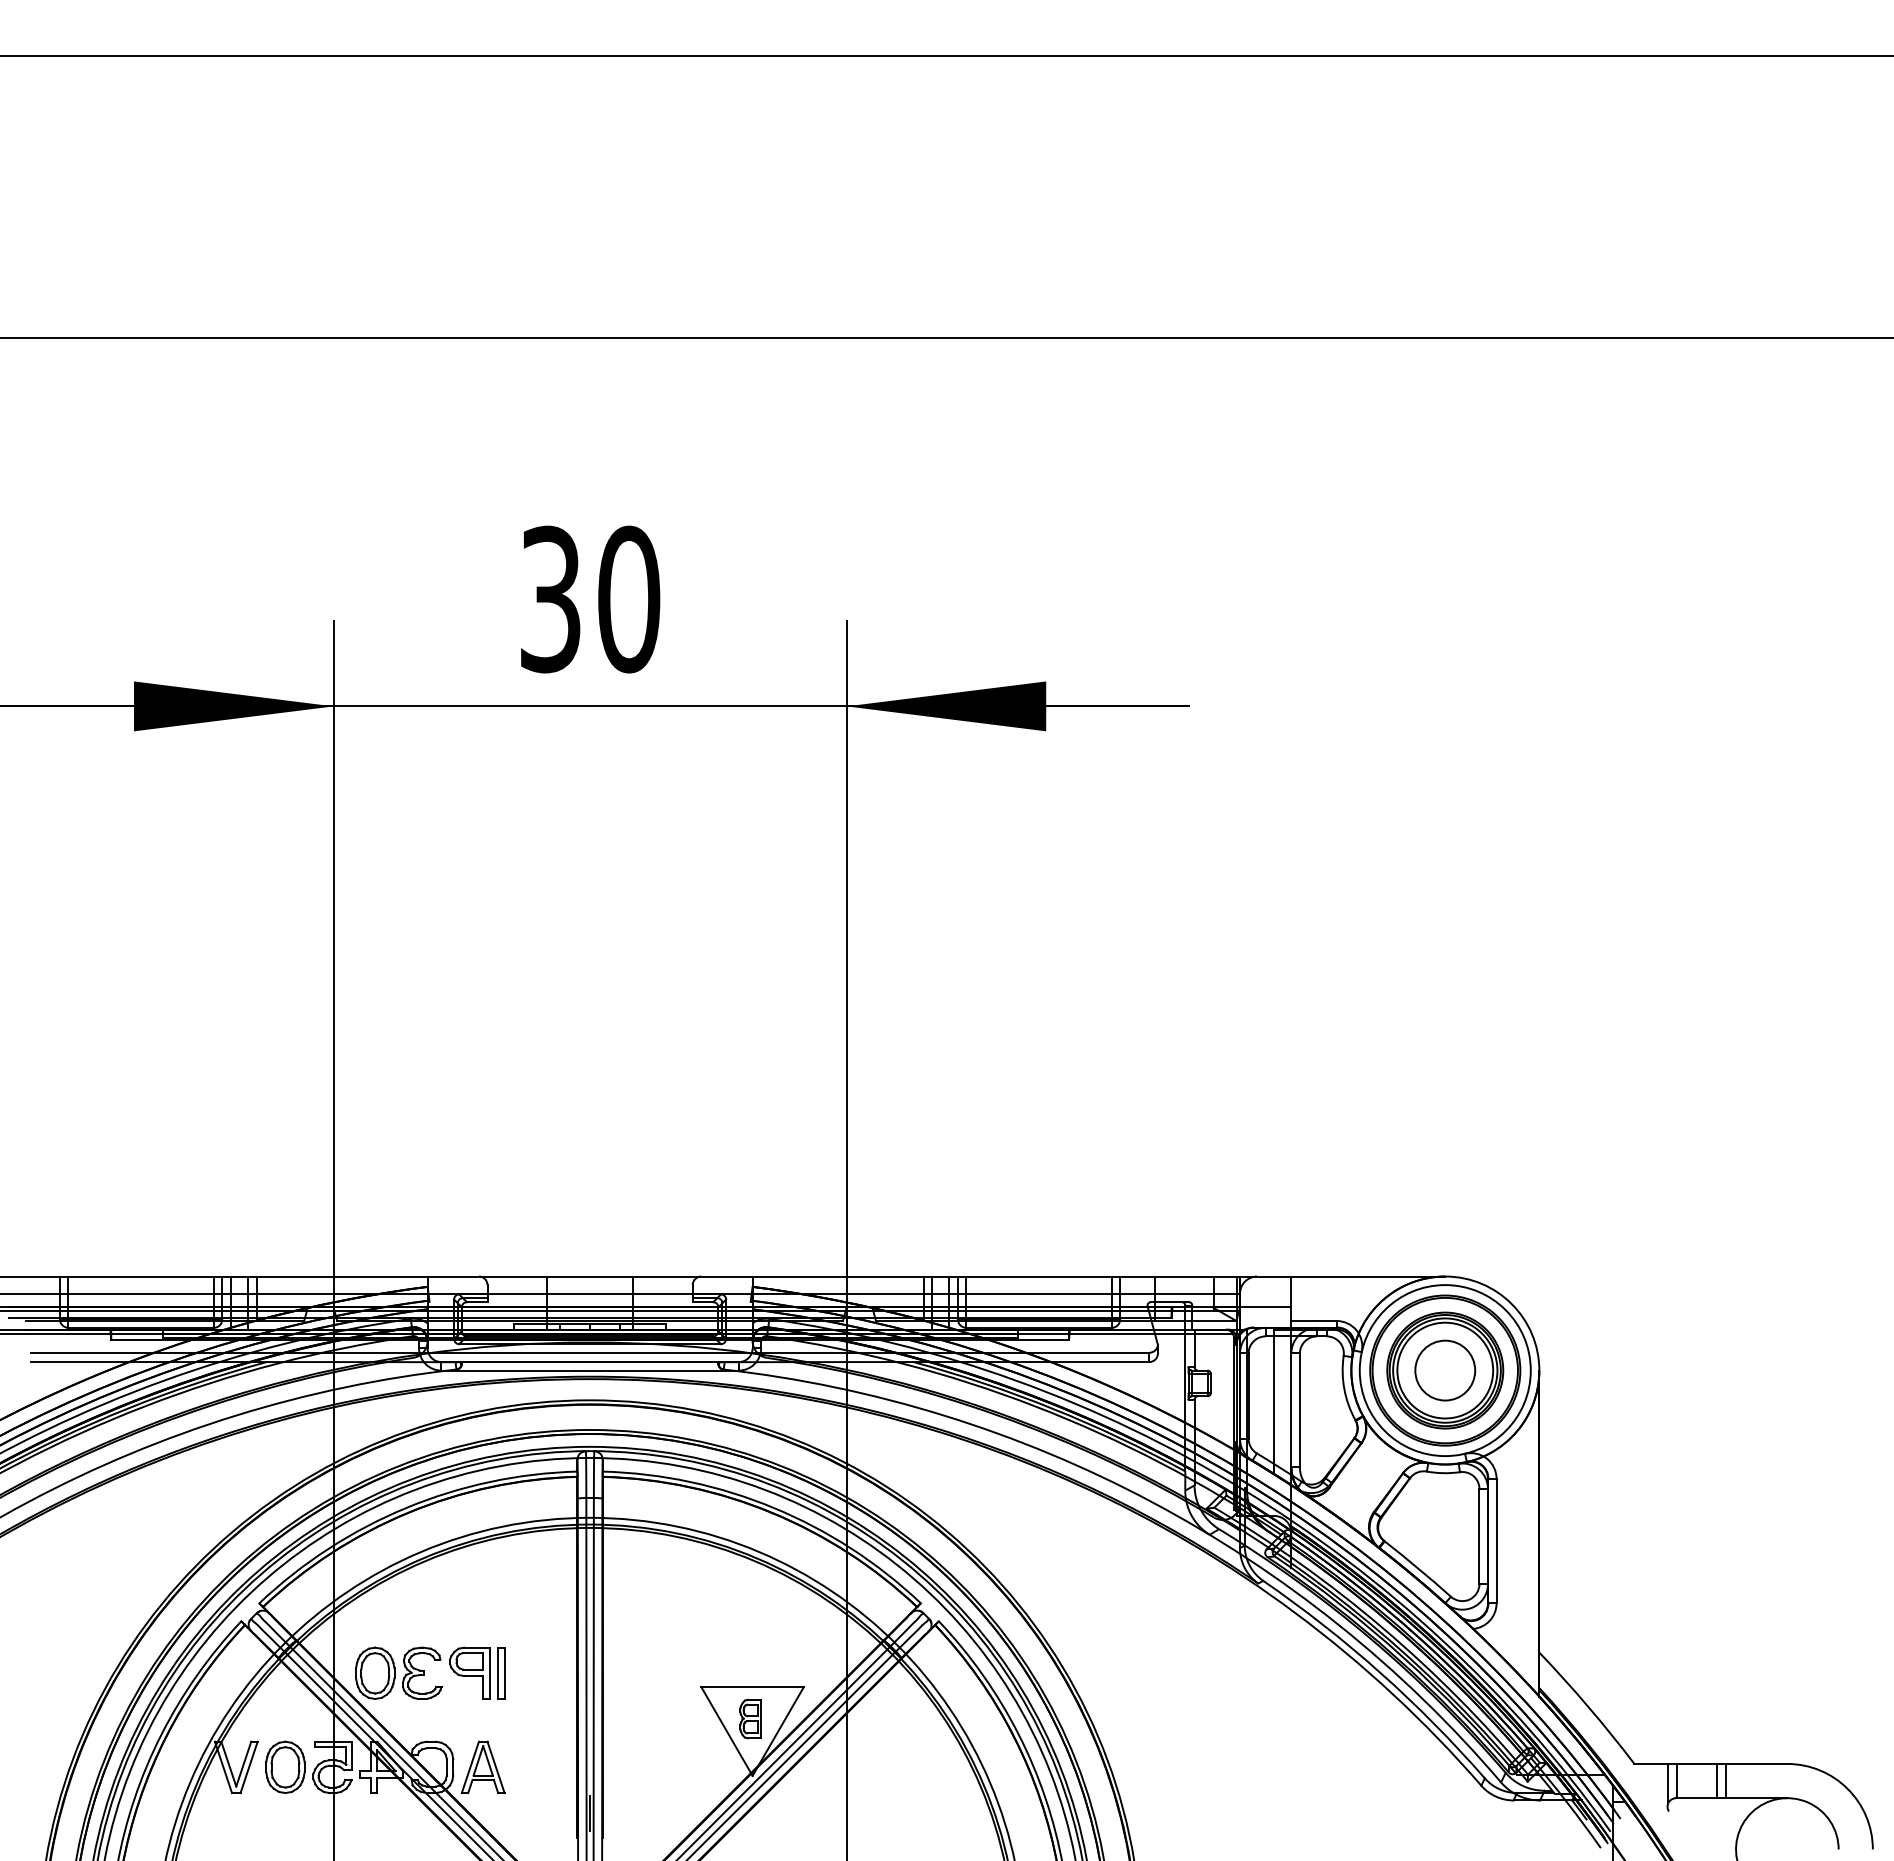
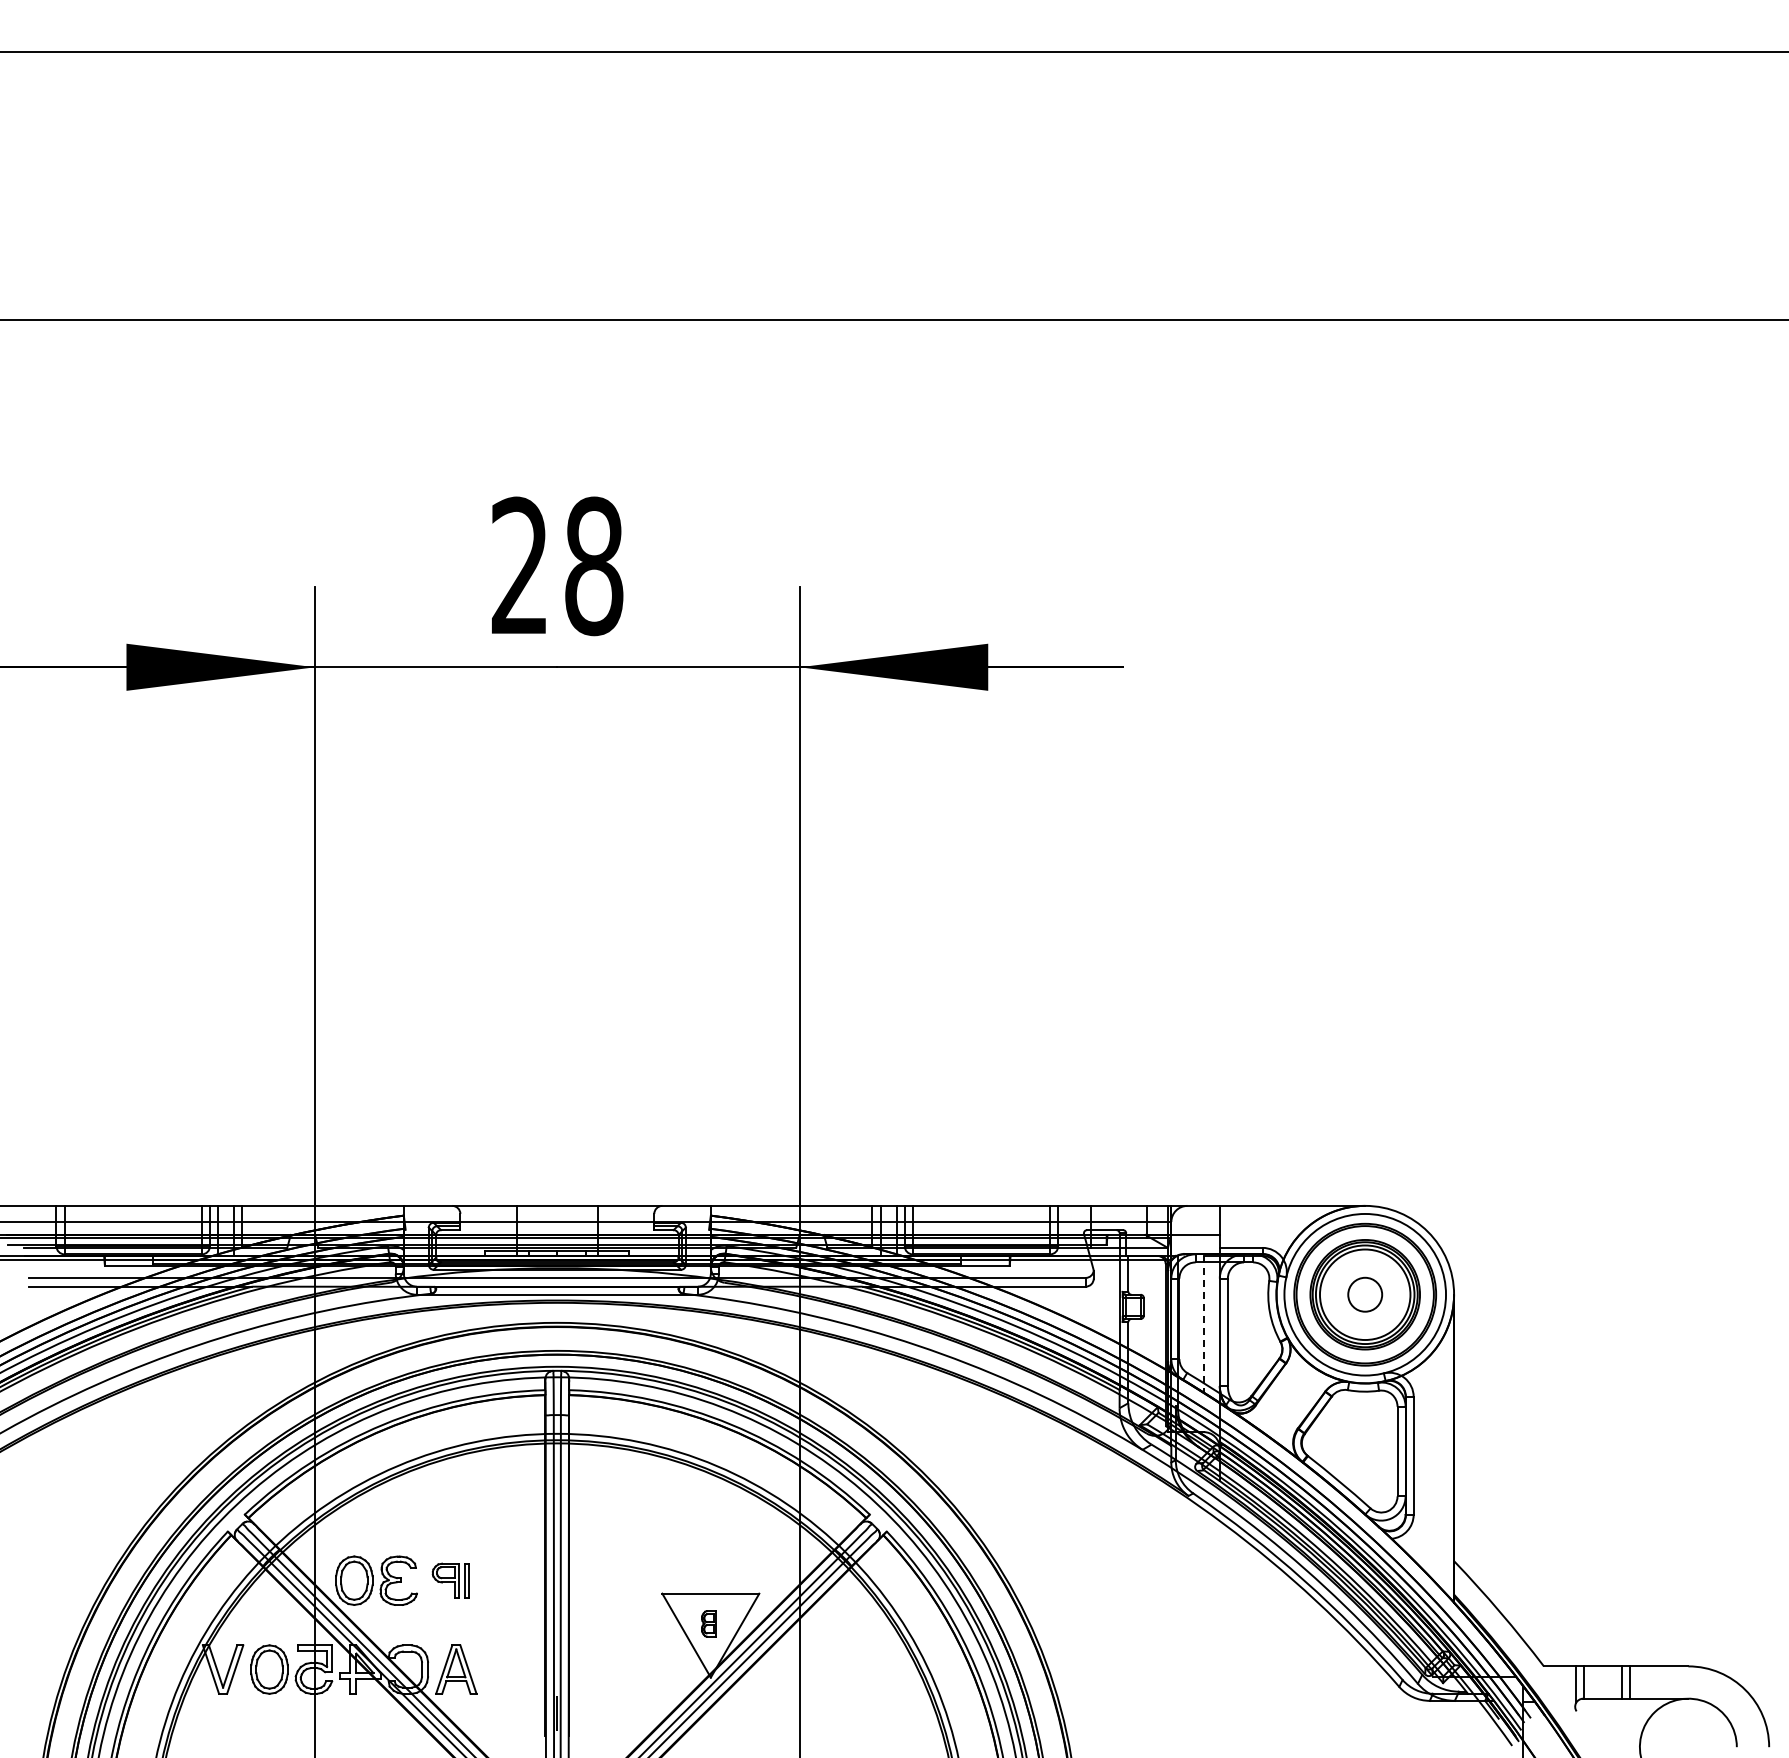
text: (590, 599) -> (557, 566), 30 -> 28
circle: (1445, 1370) -> (1365, 1294), size x0.6
line: (1274, 1402) -> (1203, 1324), solid -> dashed
part: (477, 1672) -> (450, 1579), size x0.7
part: (750, 1718) -> (708, 1623), size x0.7

